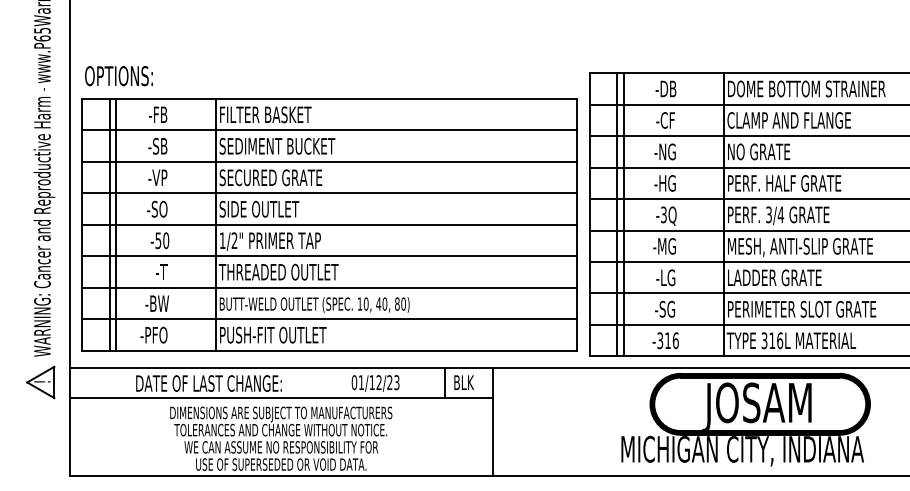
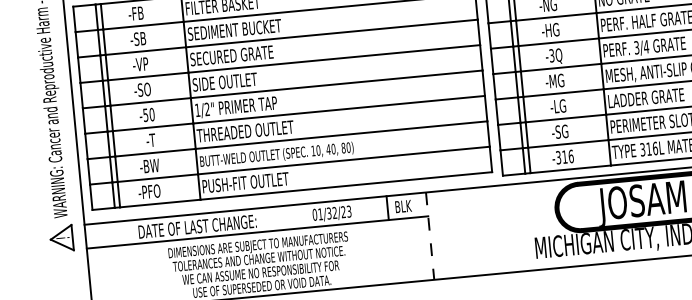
text: (371, 382) -> (328, 213), 01/12/23 -> 01/32/23
line: (493, 422) -> (430, 236), solid -> dashed

